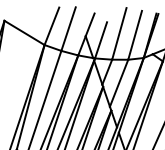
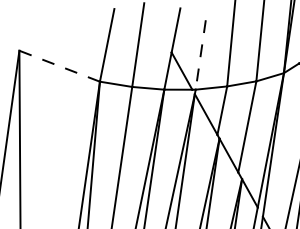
line: (24, 32) -> (59, 65), solid -> dashed
line: (100, 40) -> (199, 55), solid -> dashed

